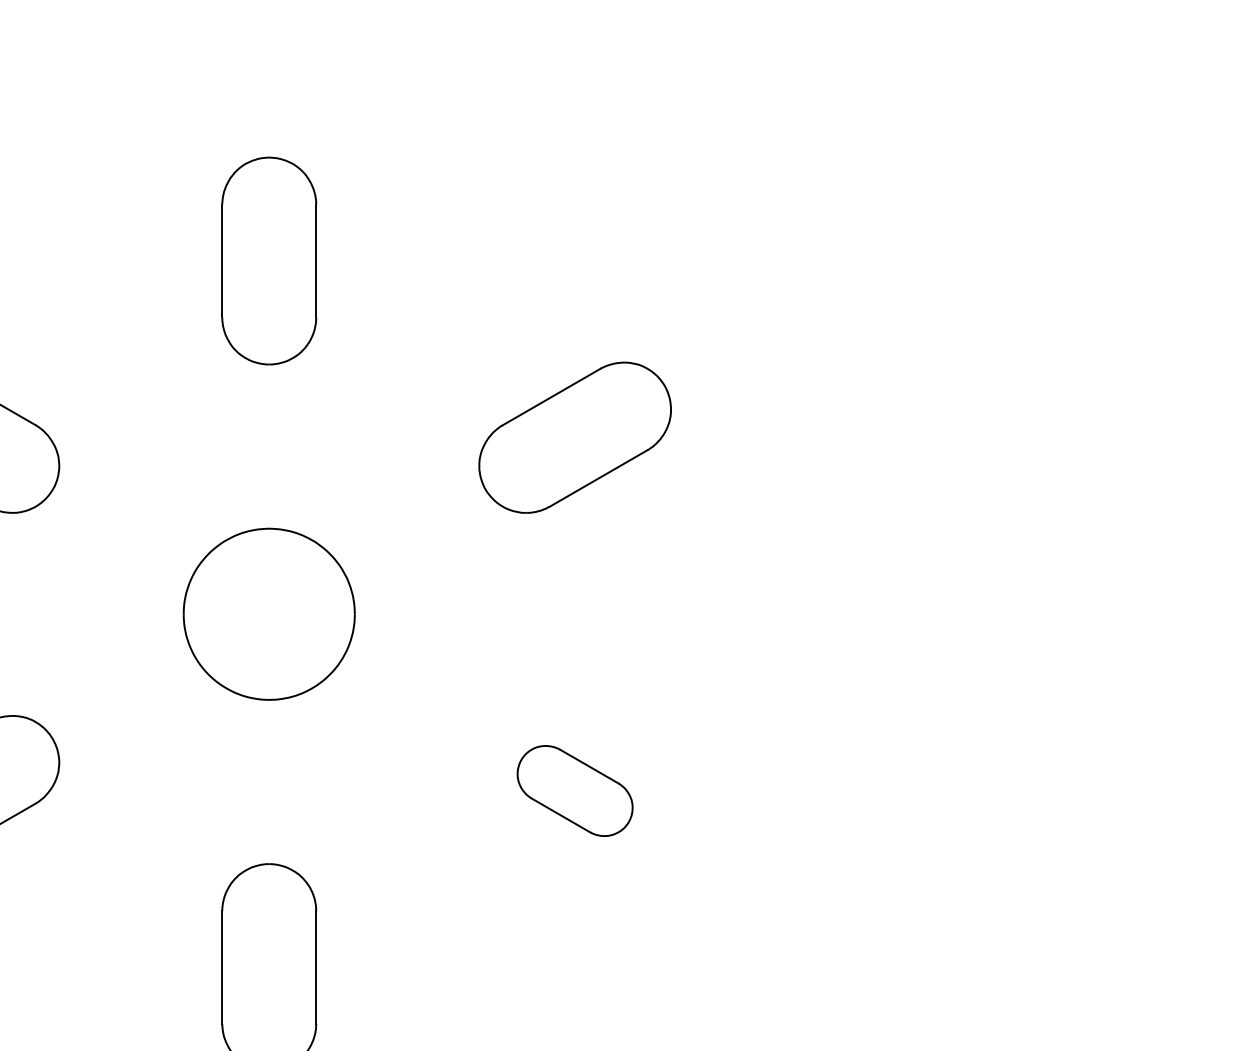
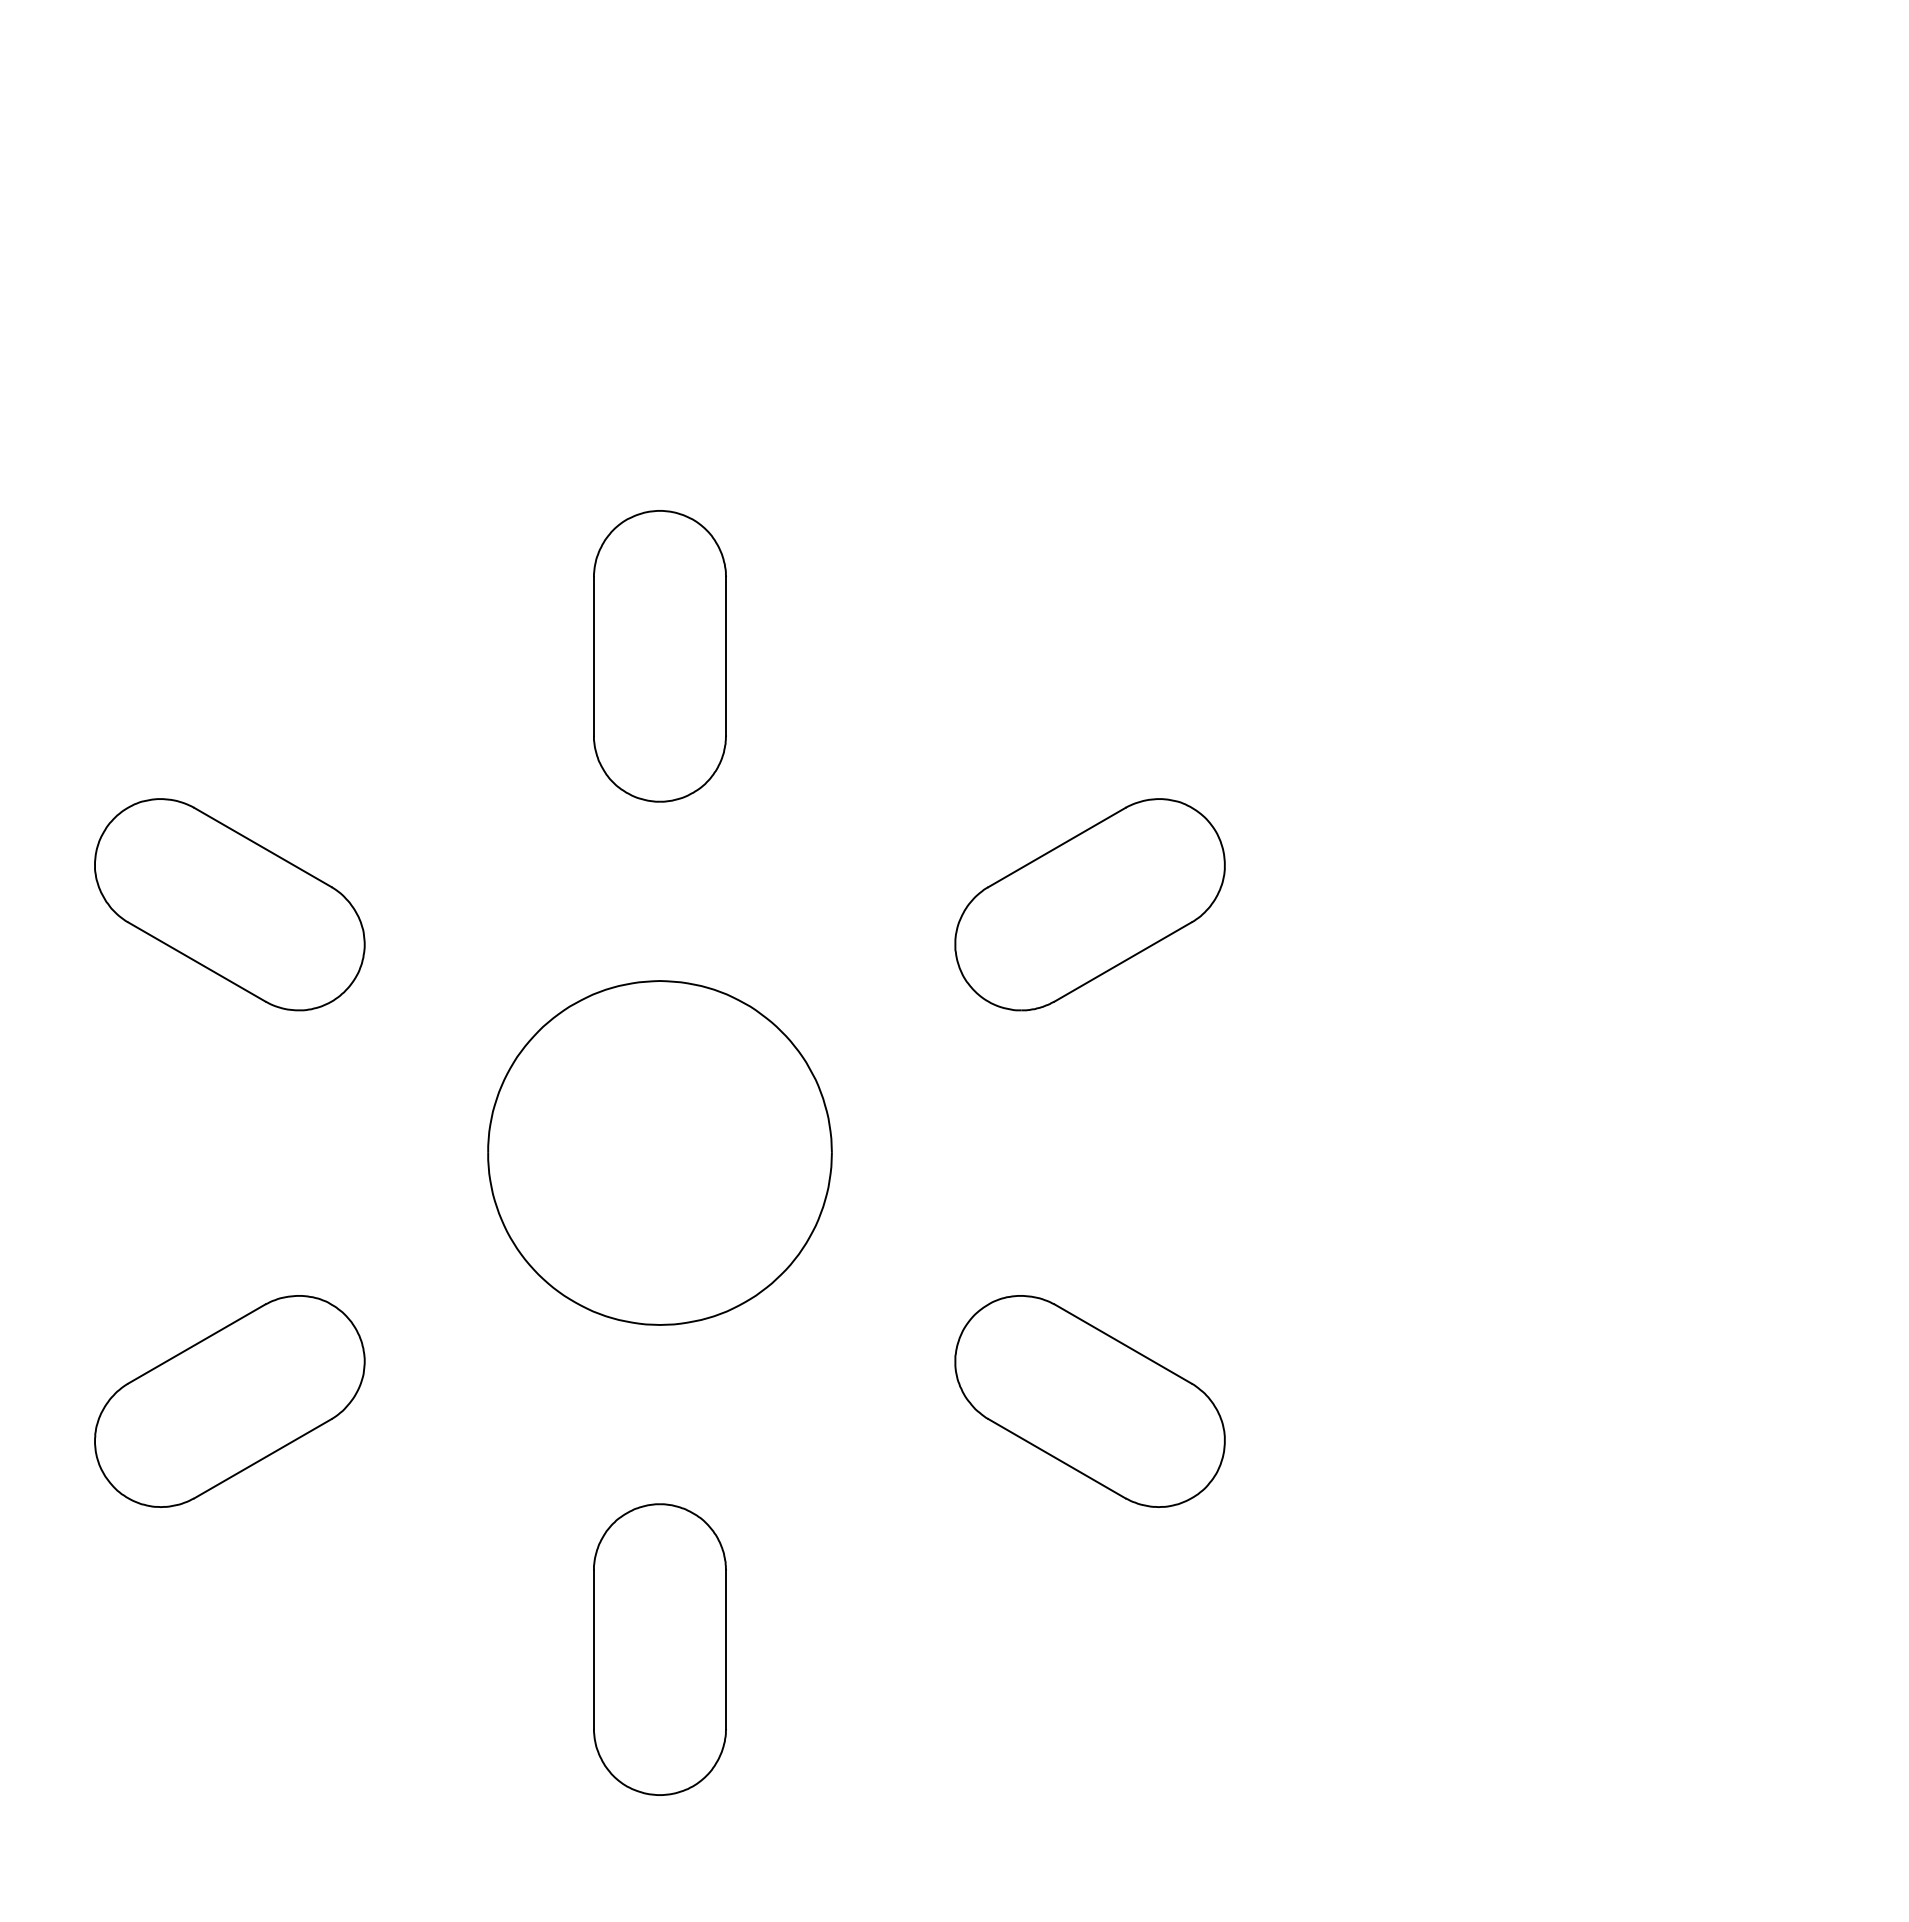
part: (268, 613) -> (659, 1152), size x1.43
part: (574, 791) -> (1089, 1401), size x1.67

